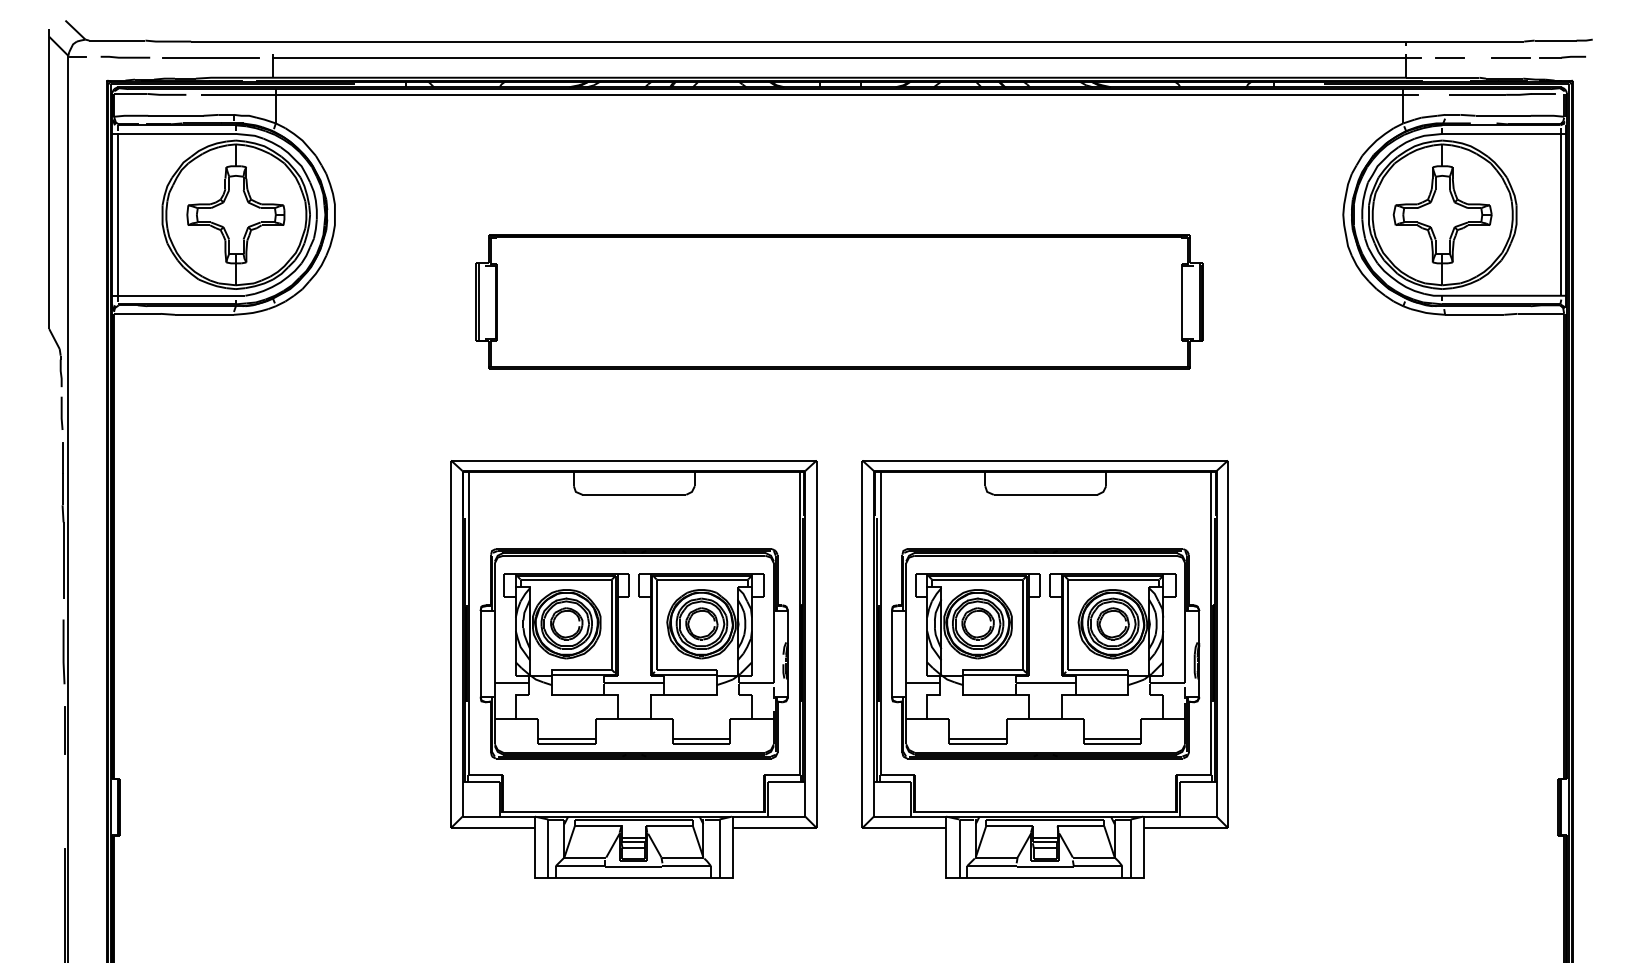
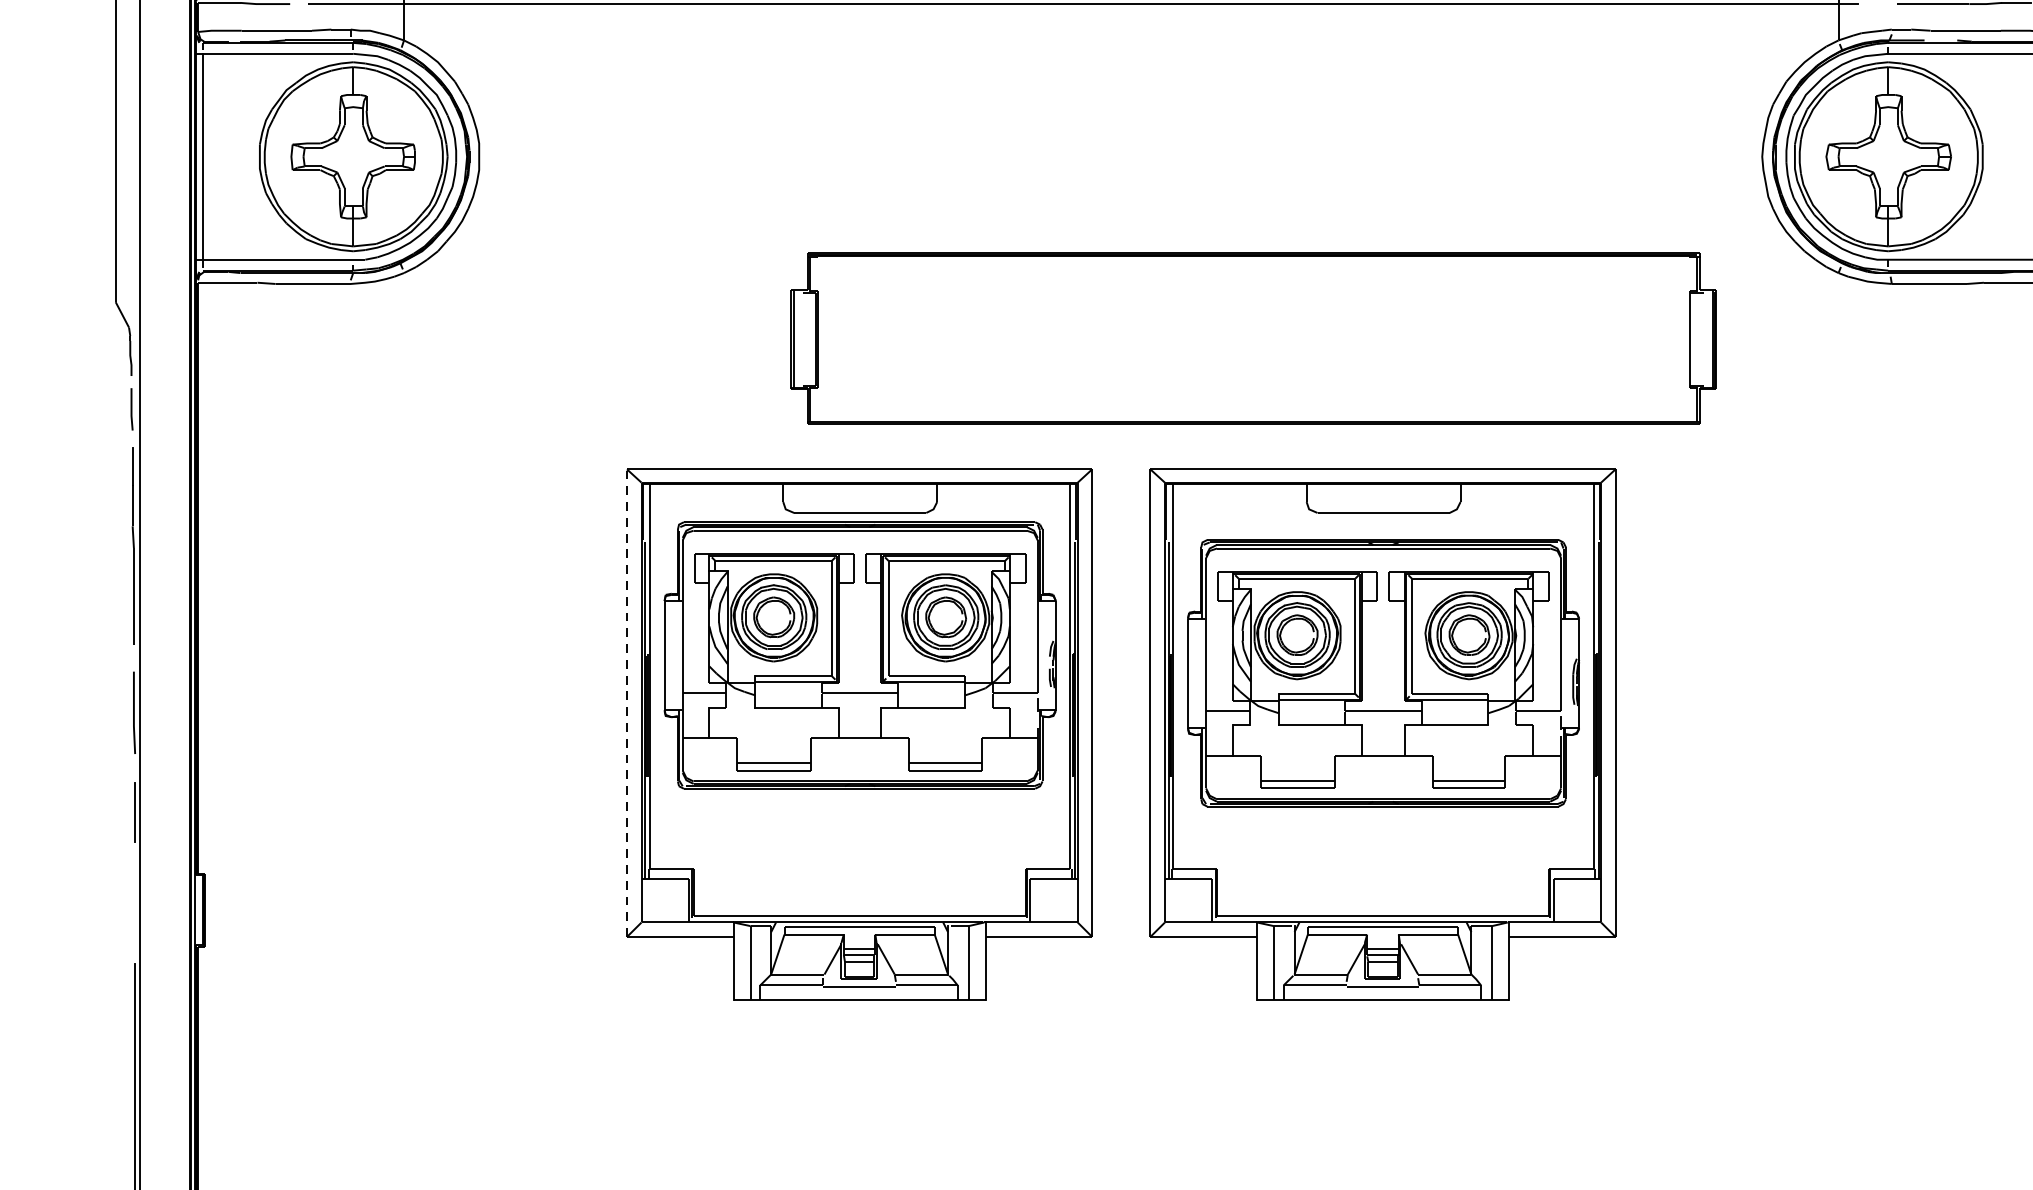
part: (839, 301) -> (1253, 338), moved
line: (451, 644) -> (627, 703), solid -> dashed
part: (633, 653) -> (859, 655), moved
part: (1045, 653) -> (1383, 672), moved

